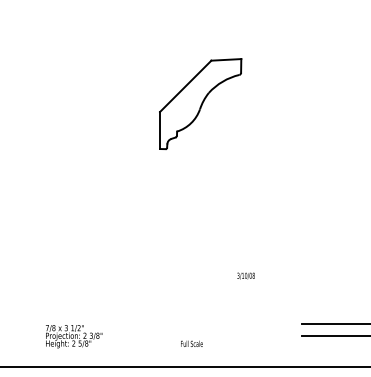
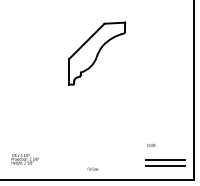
part: (201, 103) -> (97, 53), size x1.43
text: (246, 276) -> (151, 145), moved
text: (72, 336) -> (24, 159), moved

